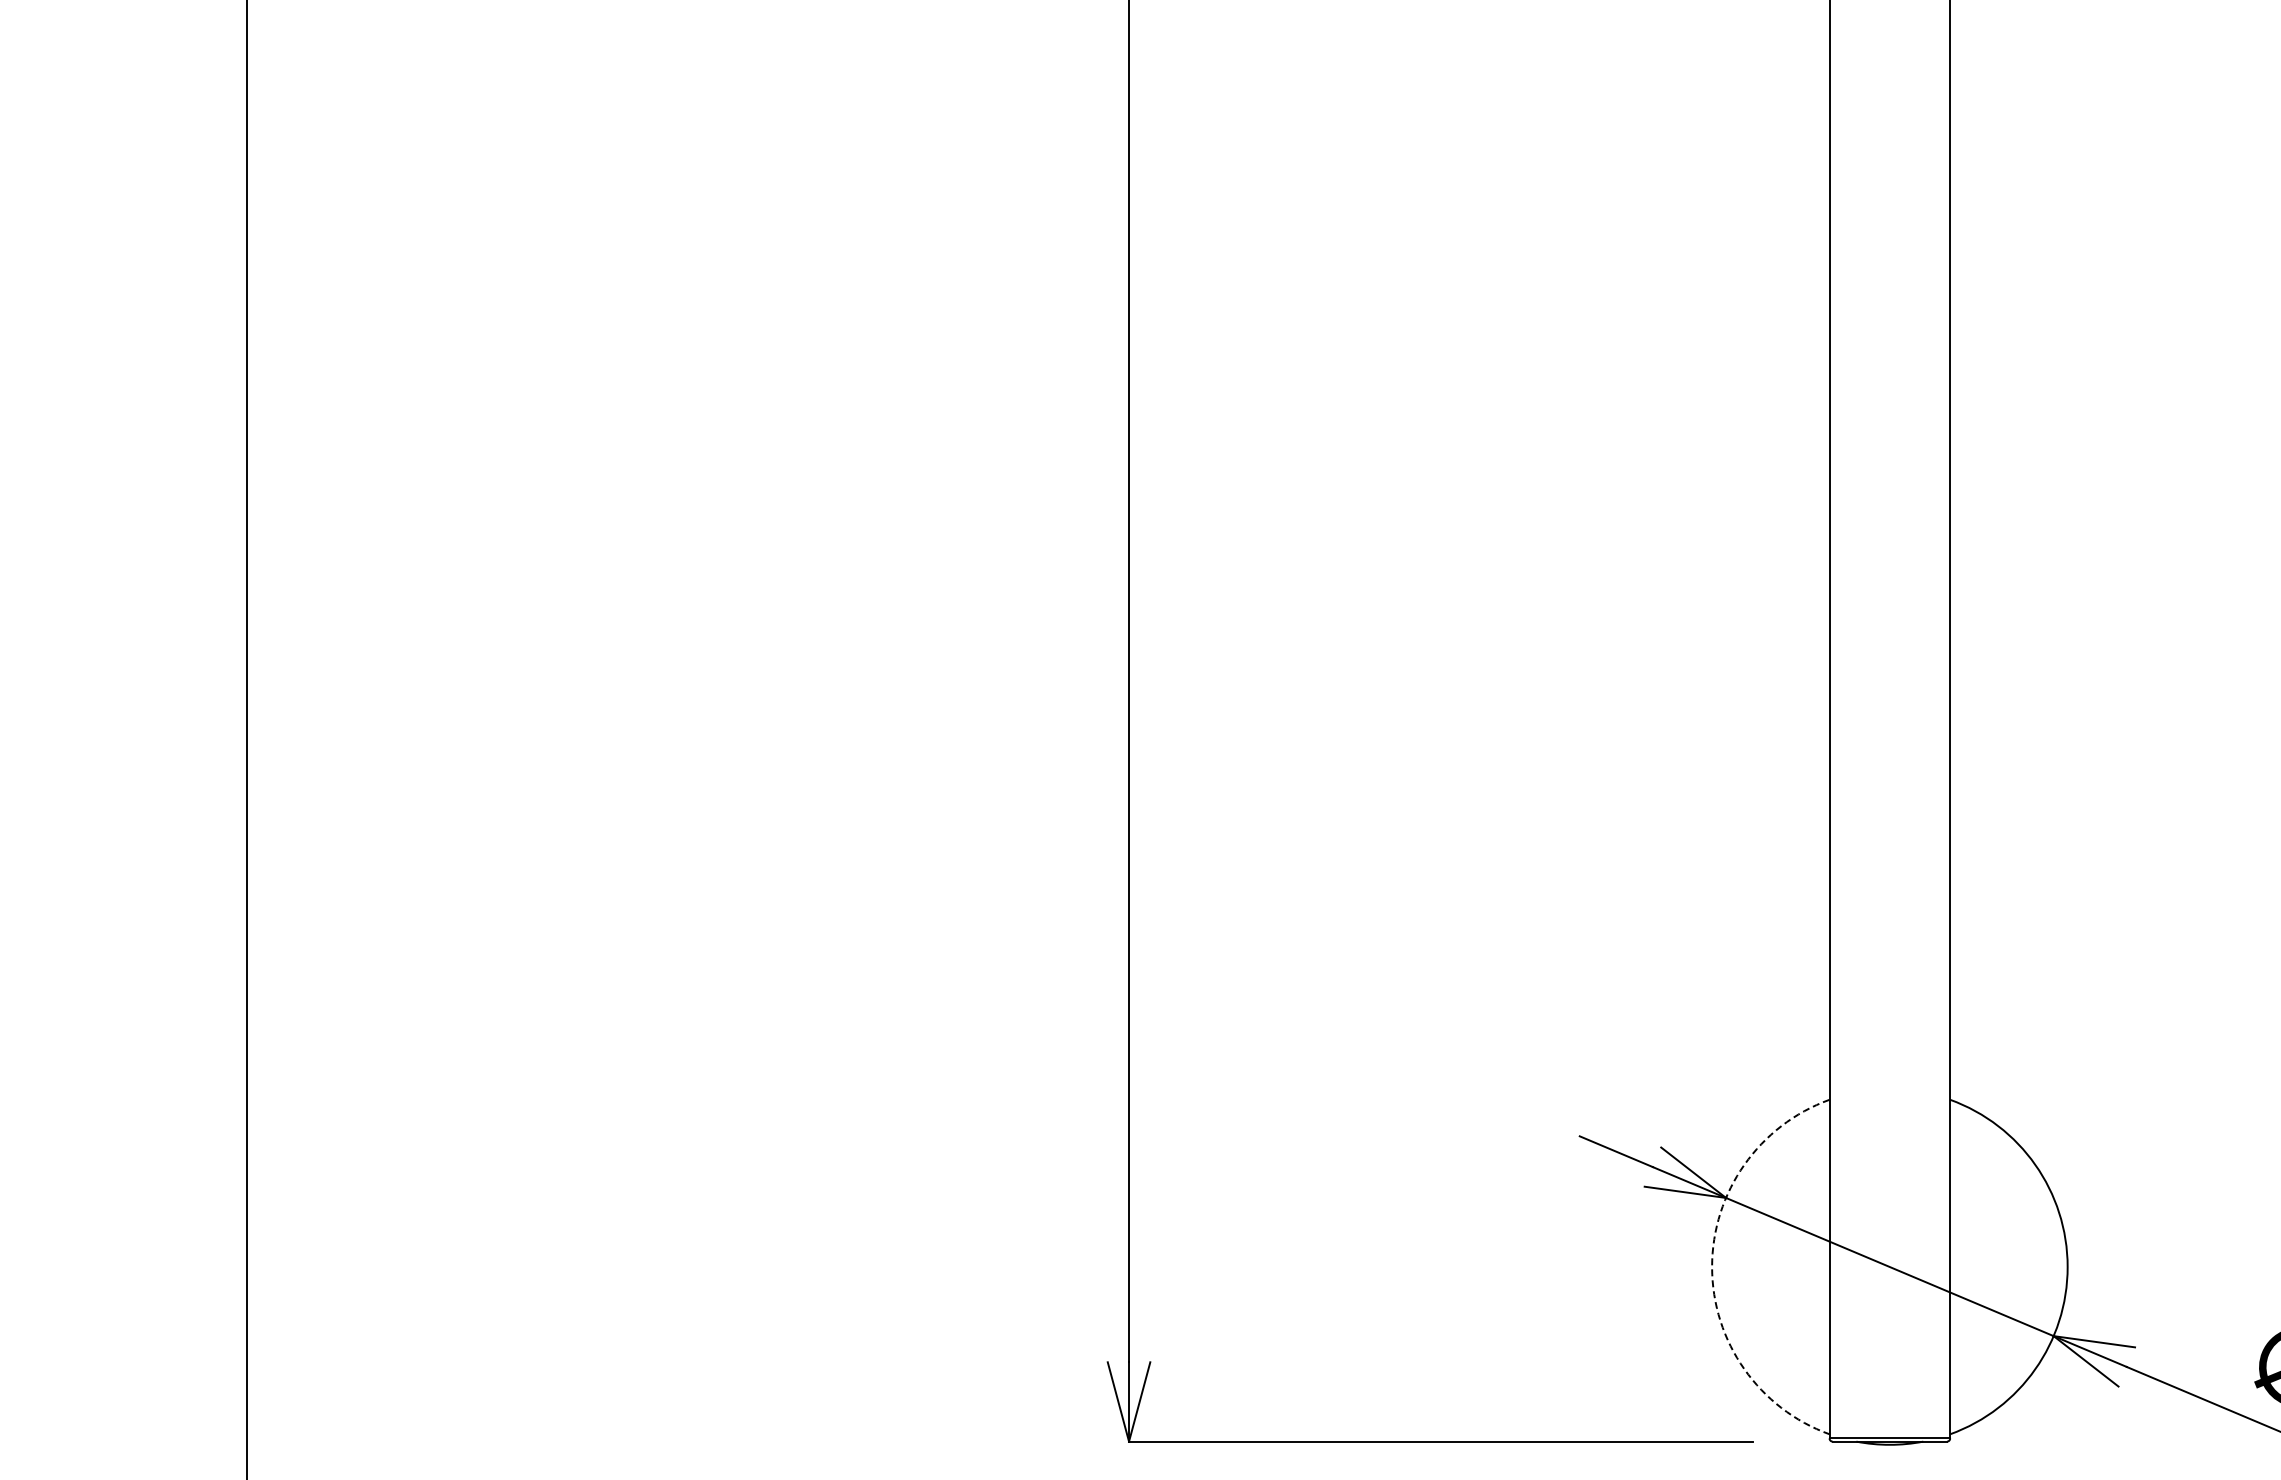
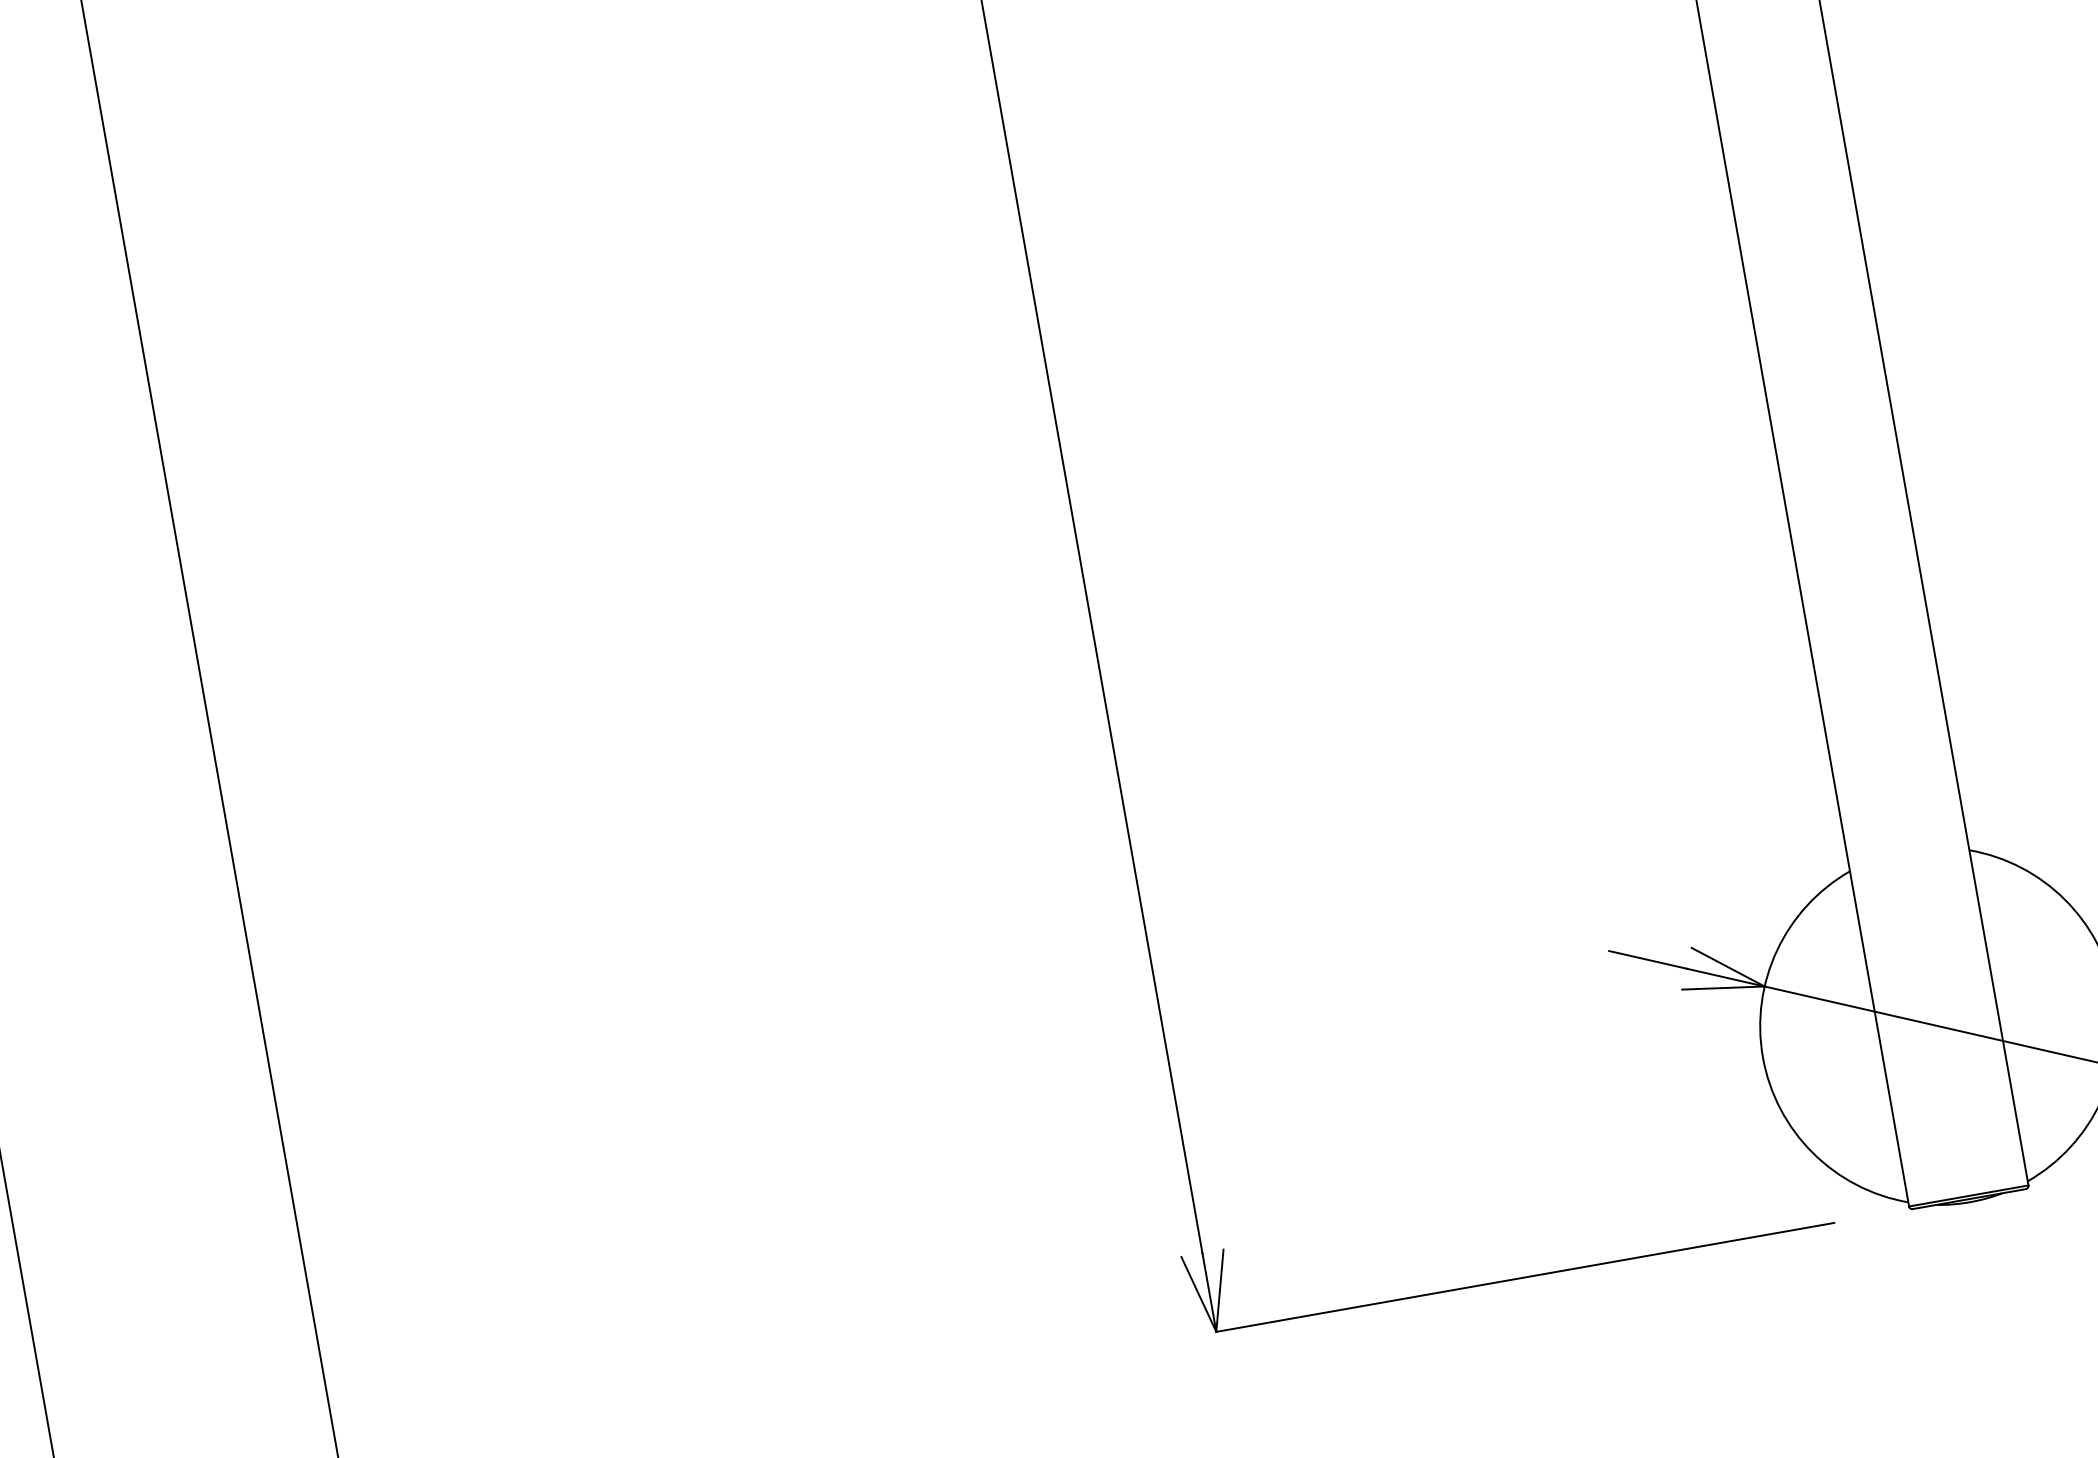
arc: (1712, 1267) -> (1763, 1057), dashed -> solid

